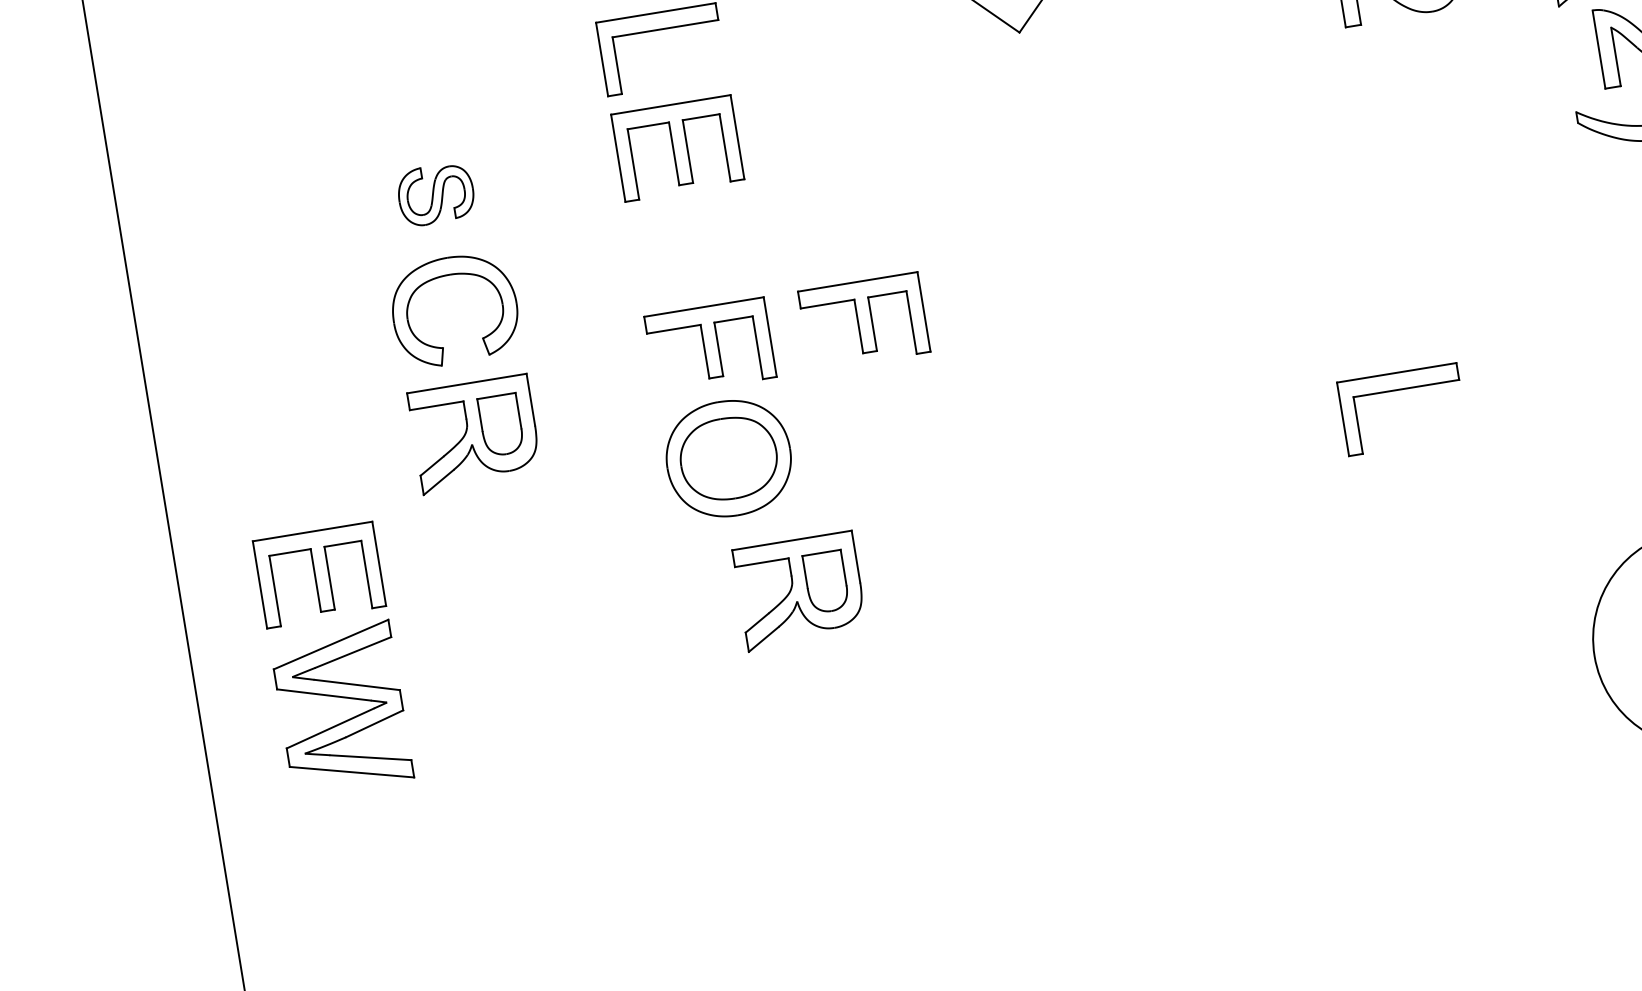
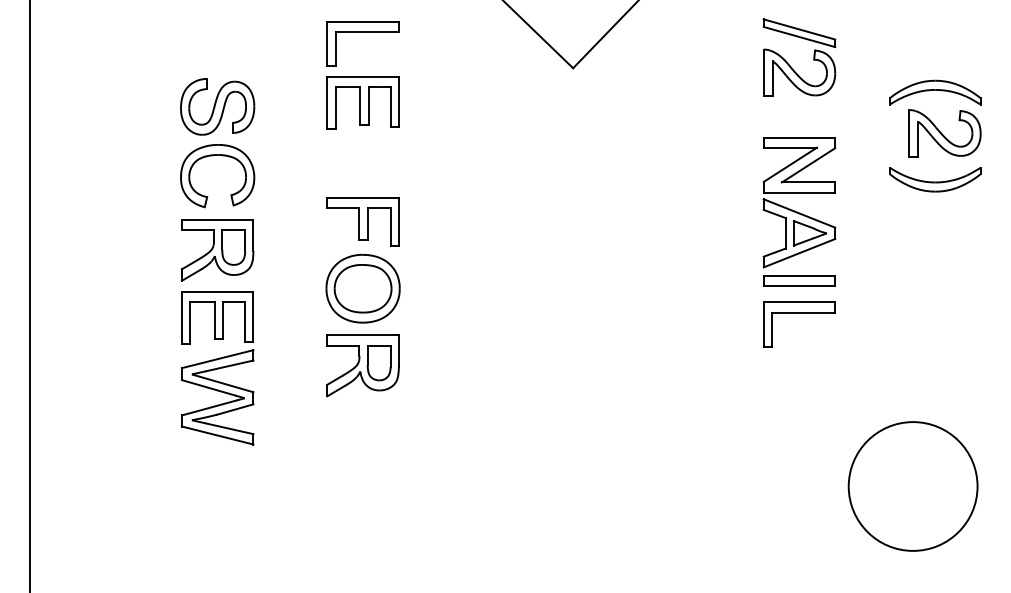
part: (435, 193) -> (217, 106), size x1.67
part: (1437, 210) -> (799, 211), added
part: (863, 321) -> (454, 221), removed
part: (1399, 391) -> (799, 313), moved
part: (799, 590) -> (362, 365), moved
part: (333, 660) -> (217, 368), moved

